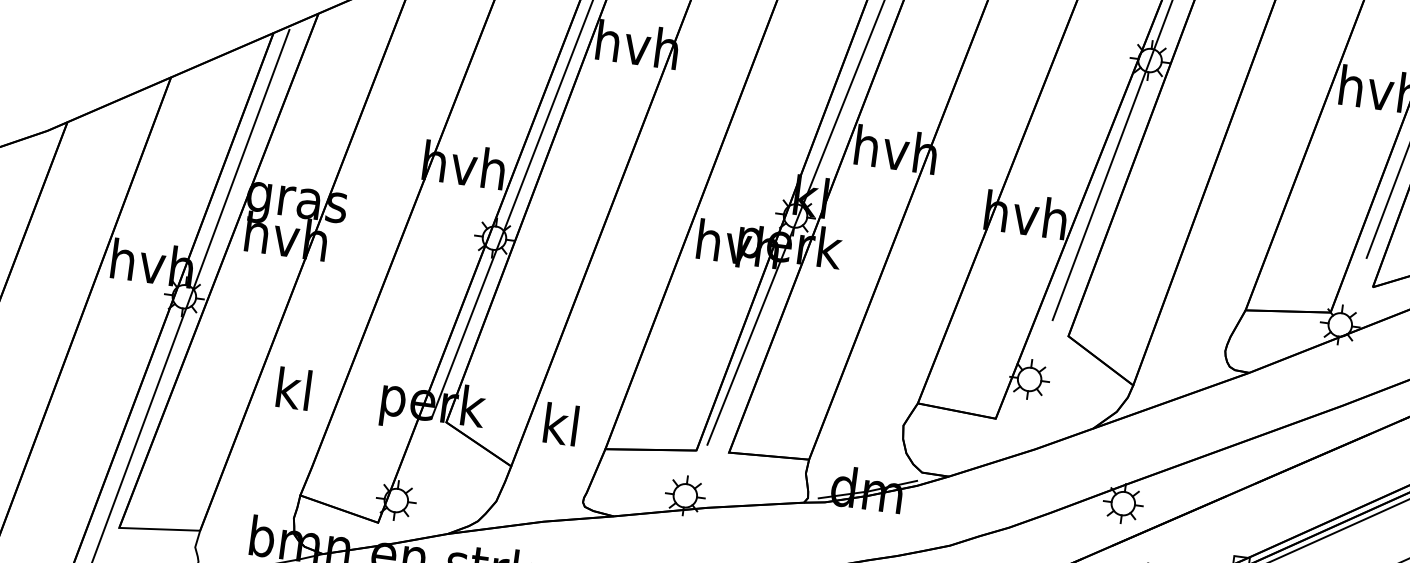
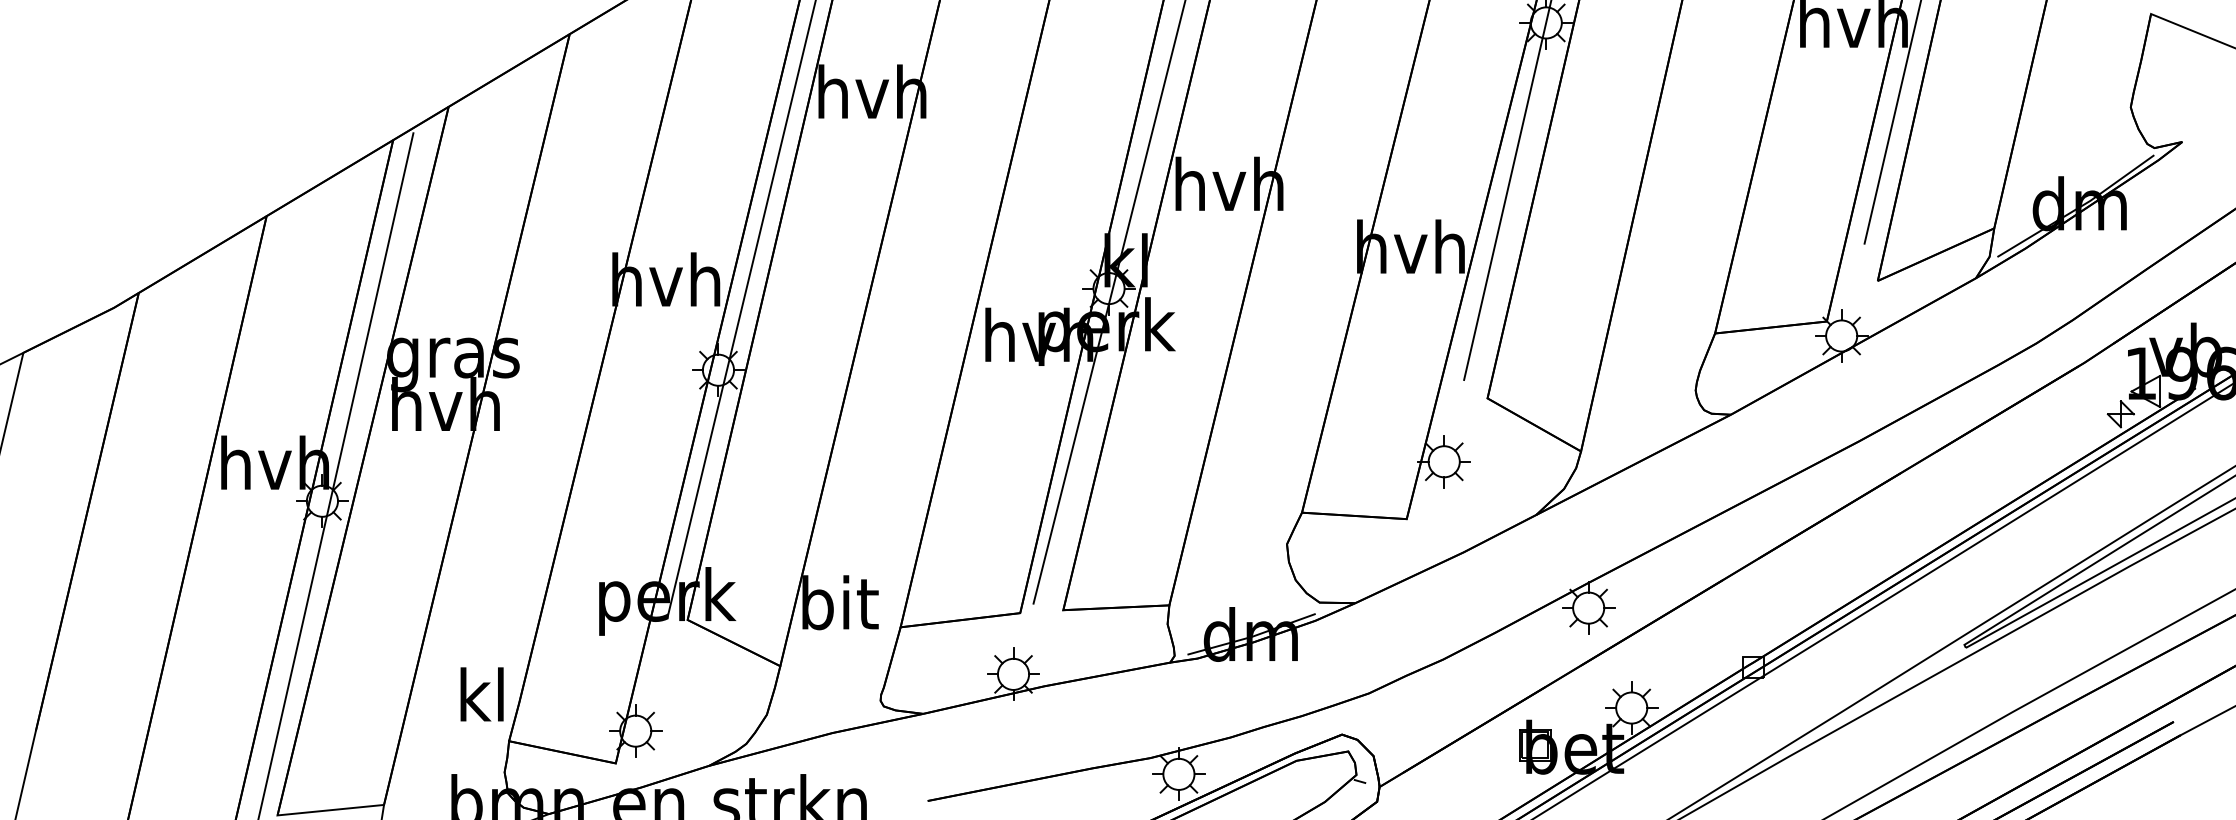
text: (293, 388) -> (481, 694), moved
text: (562, 424) -> (840, 602), kl -> bit

